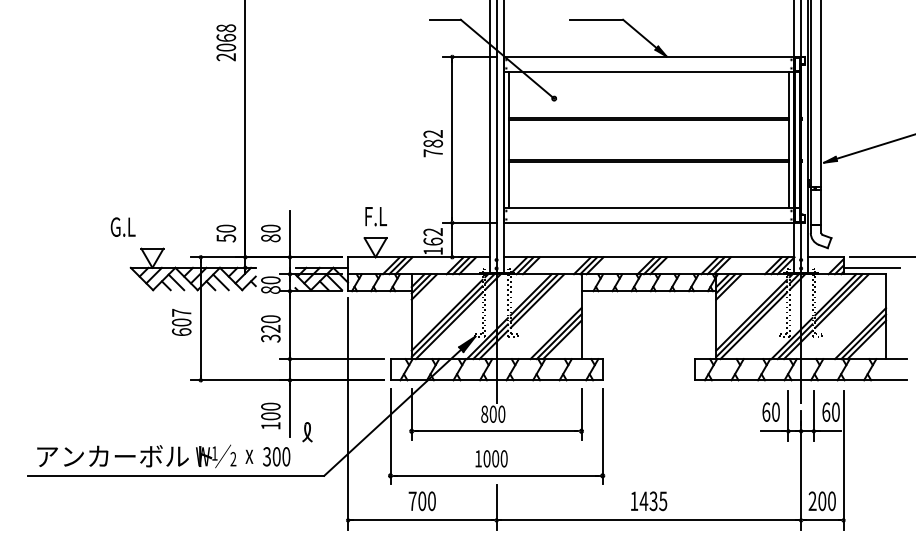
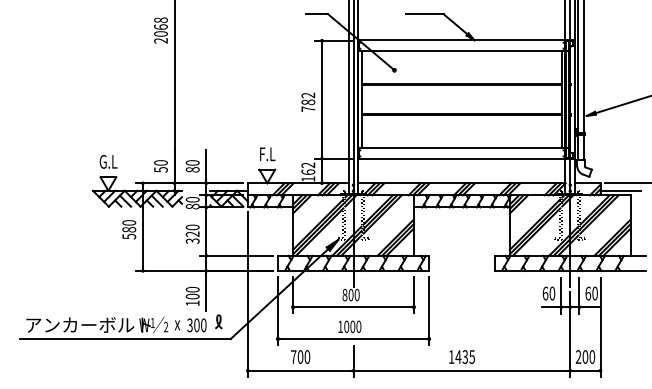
text: (123, 226) -> (108, 161), moved
text: (182, 322) -> (129, 229), 607 -> 580
part: (307, 431) -> (218, 321), moved

